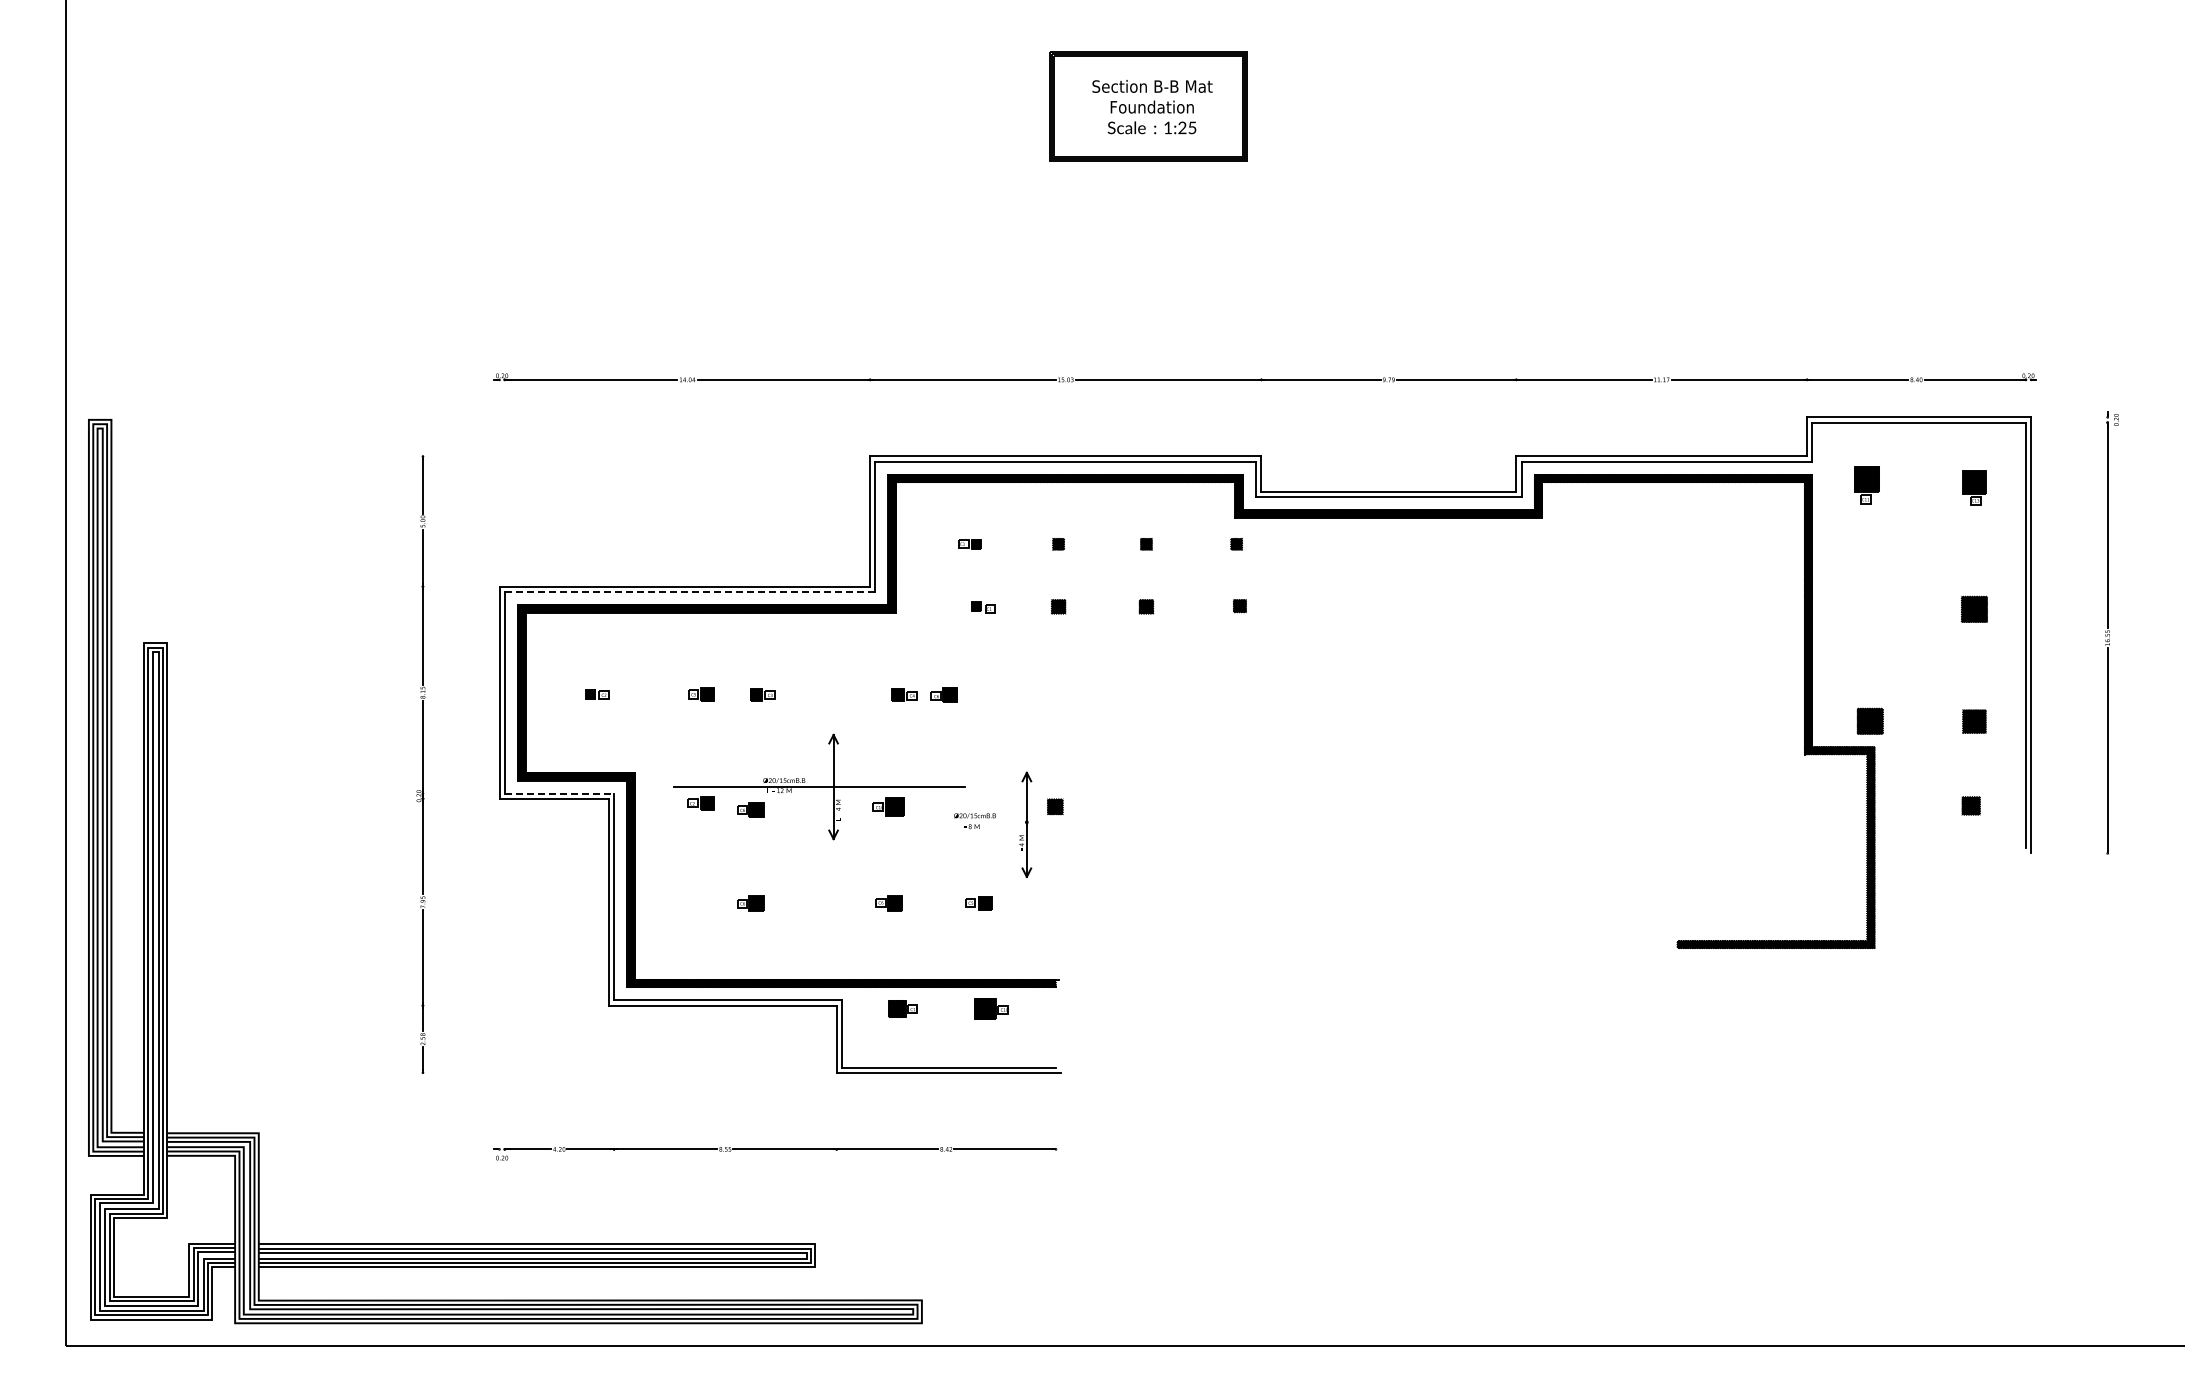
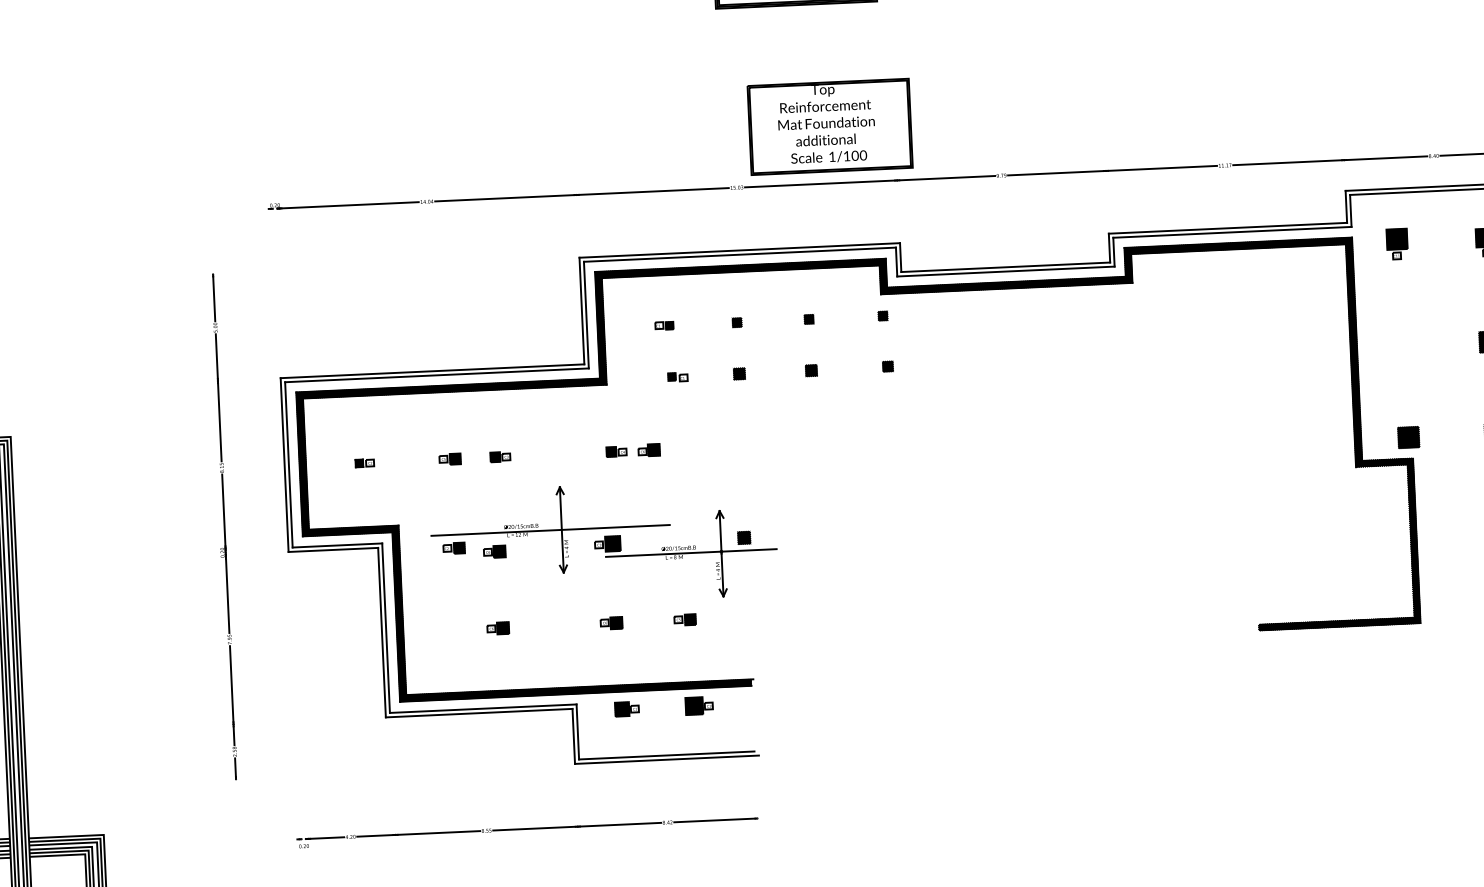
part: (1182, 310) -> (829, 126), added
line: (690, 591) -> (437, 375), dashed -> solid
line: (559, 793) -> (337, 545), dashed -> solid
line: (989, 822) -> (690, 553), added

